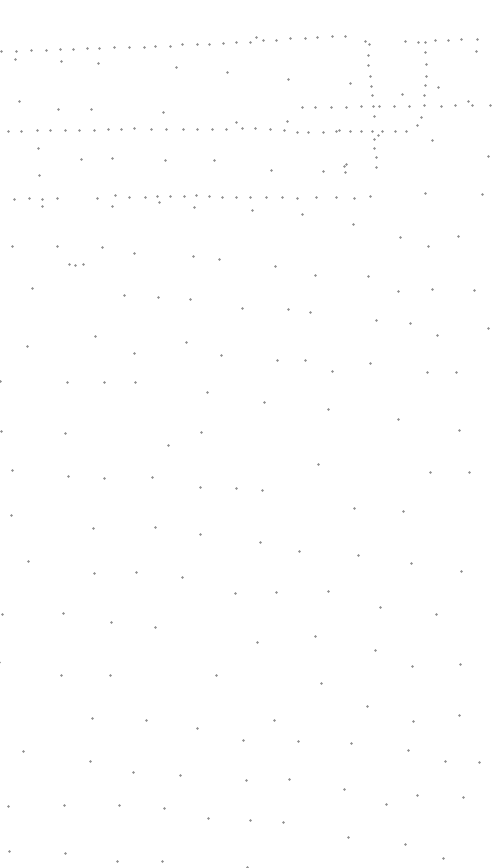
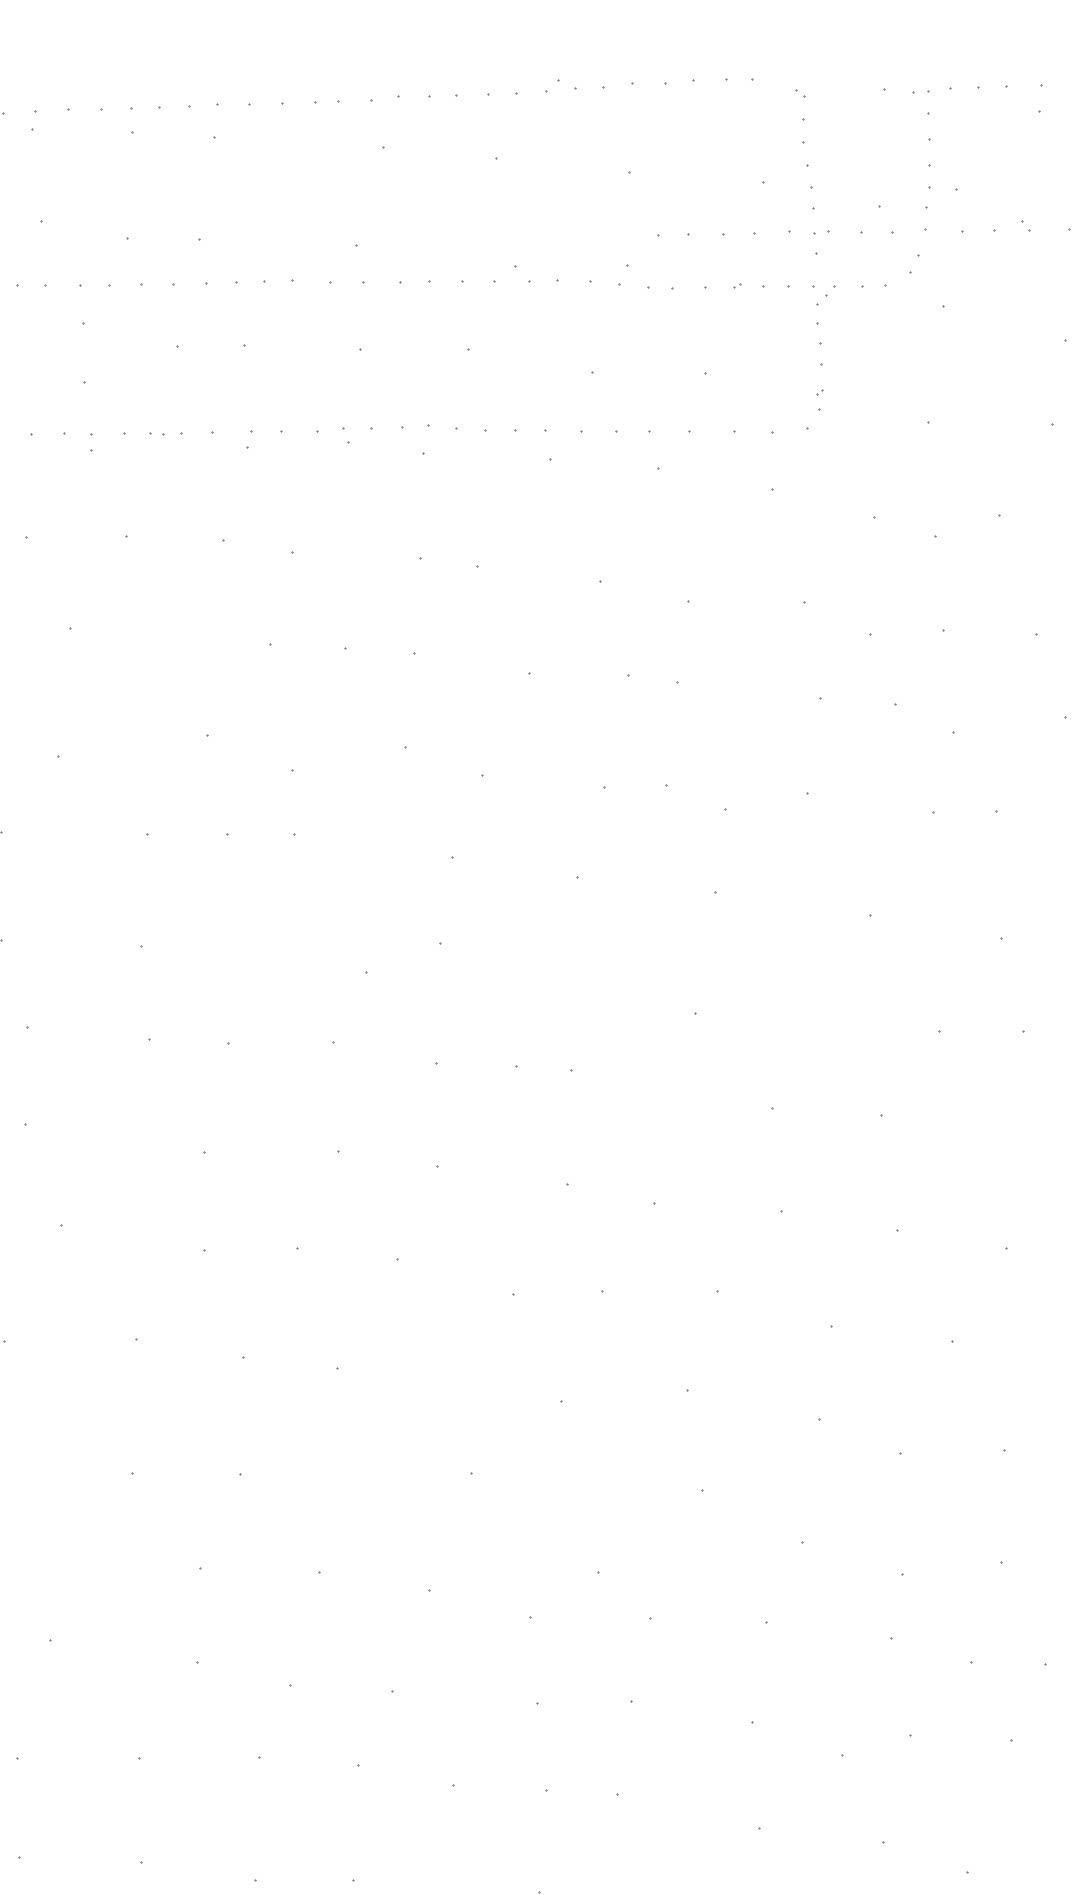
part: (345, 168) -> (819, 400), moved
part: (114, 201) -> (249, 439), size x0.62
part: (76, 264) -> (166, 433), moved

